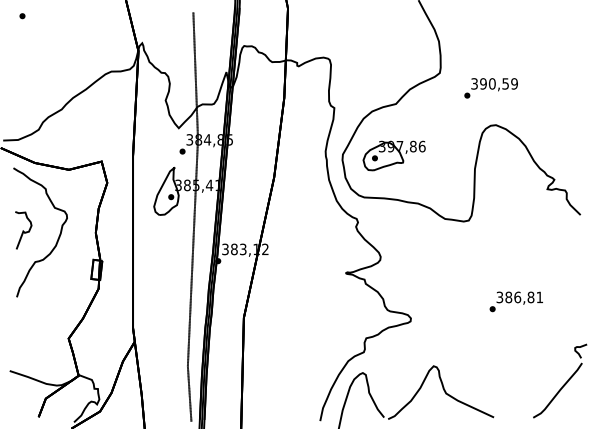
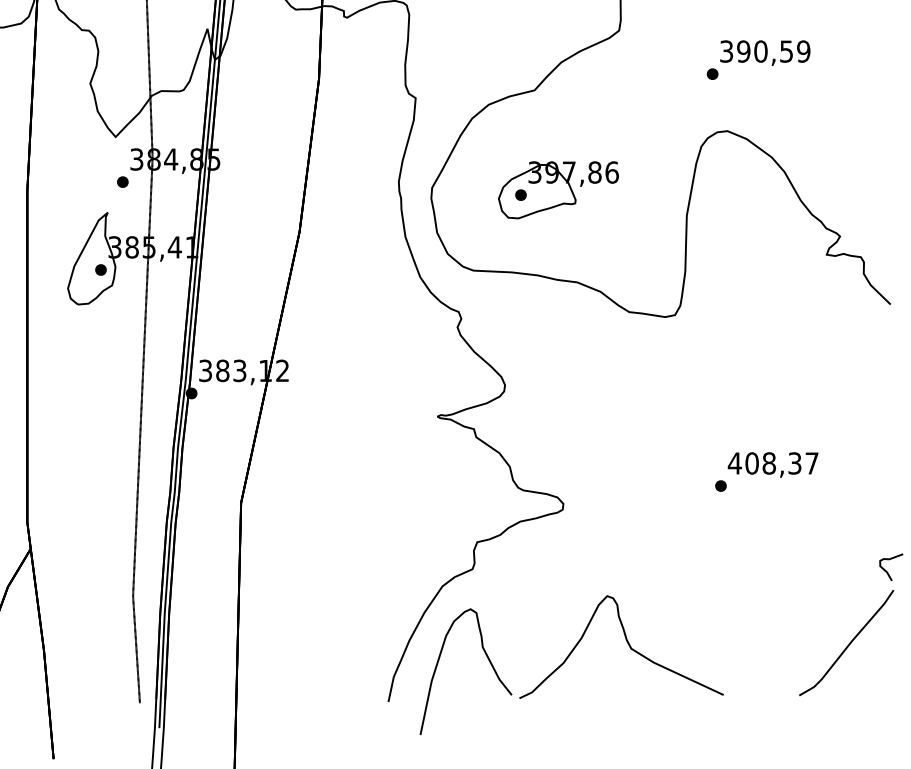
text: (490, 88) -> (757, 60), moved
part: (393, 155) -> (556, 189), moved
text: (519, 297) -> (772, 463), 386,81 -> 408,37

